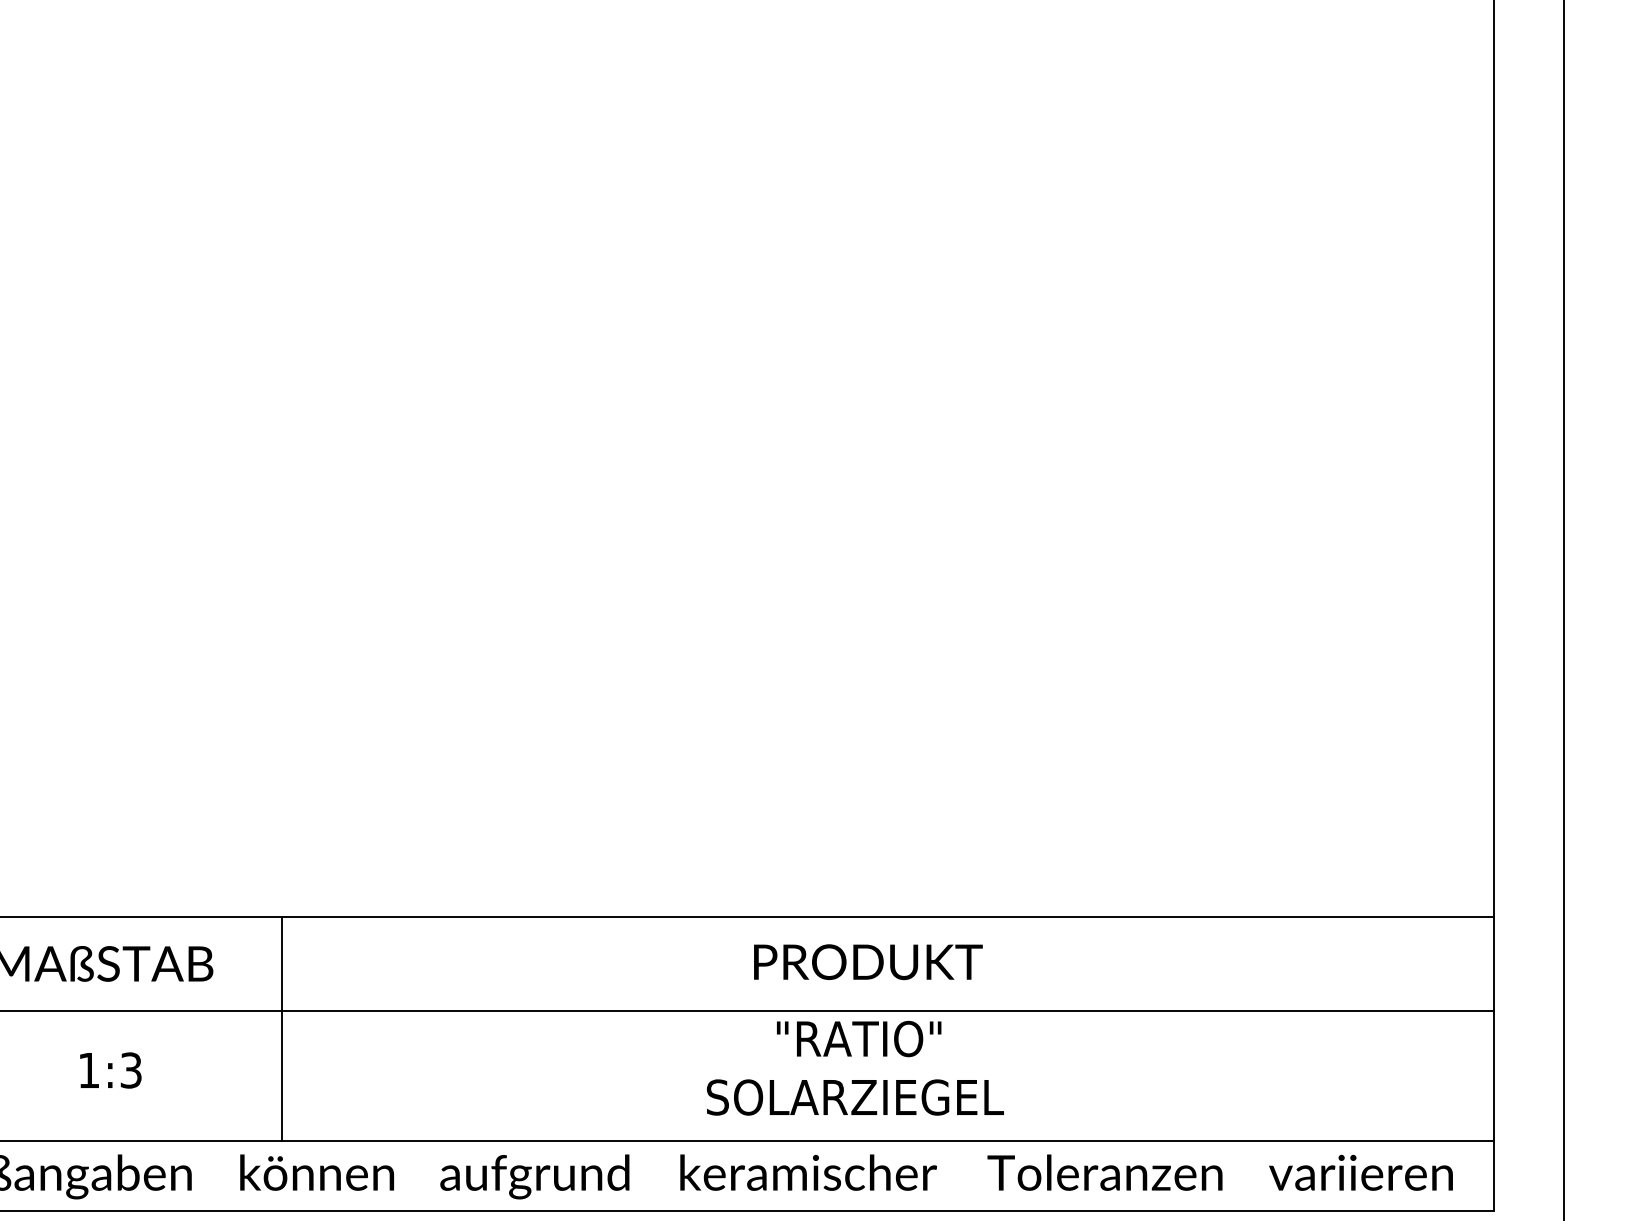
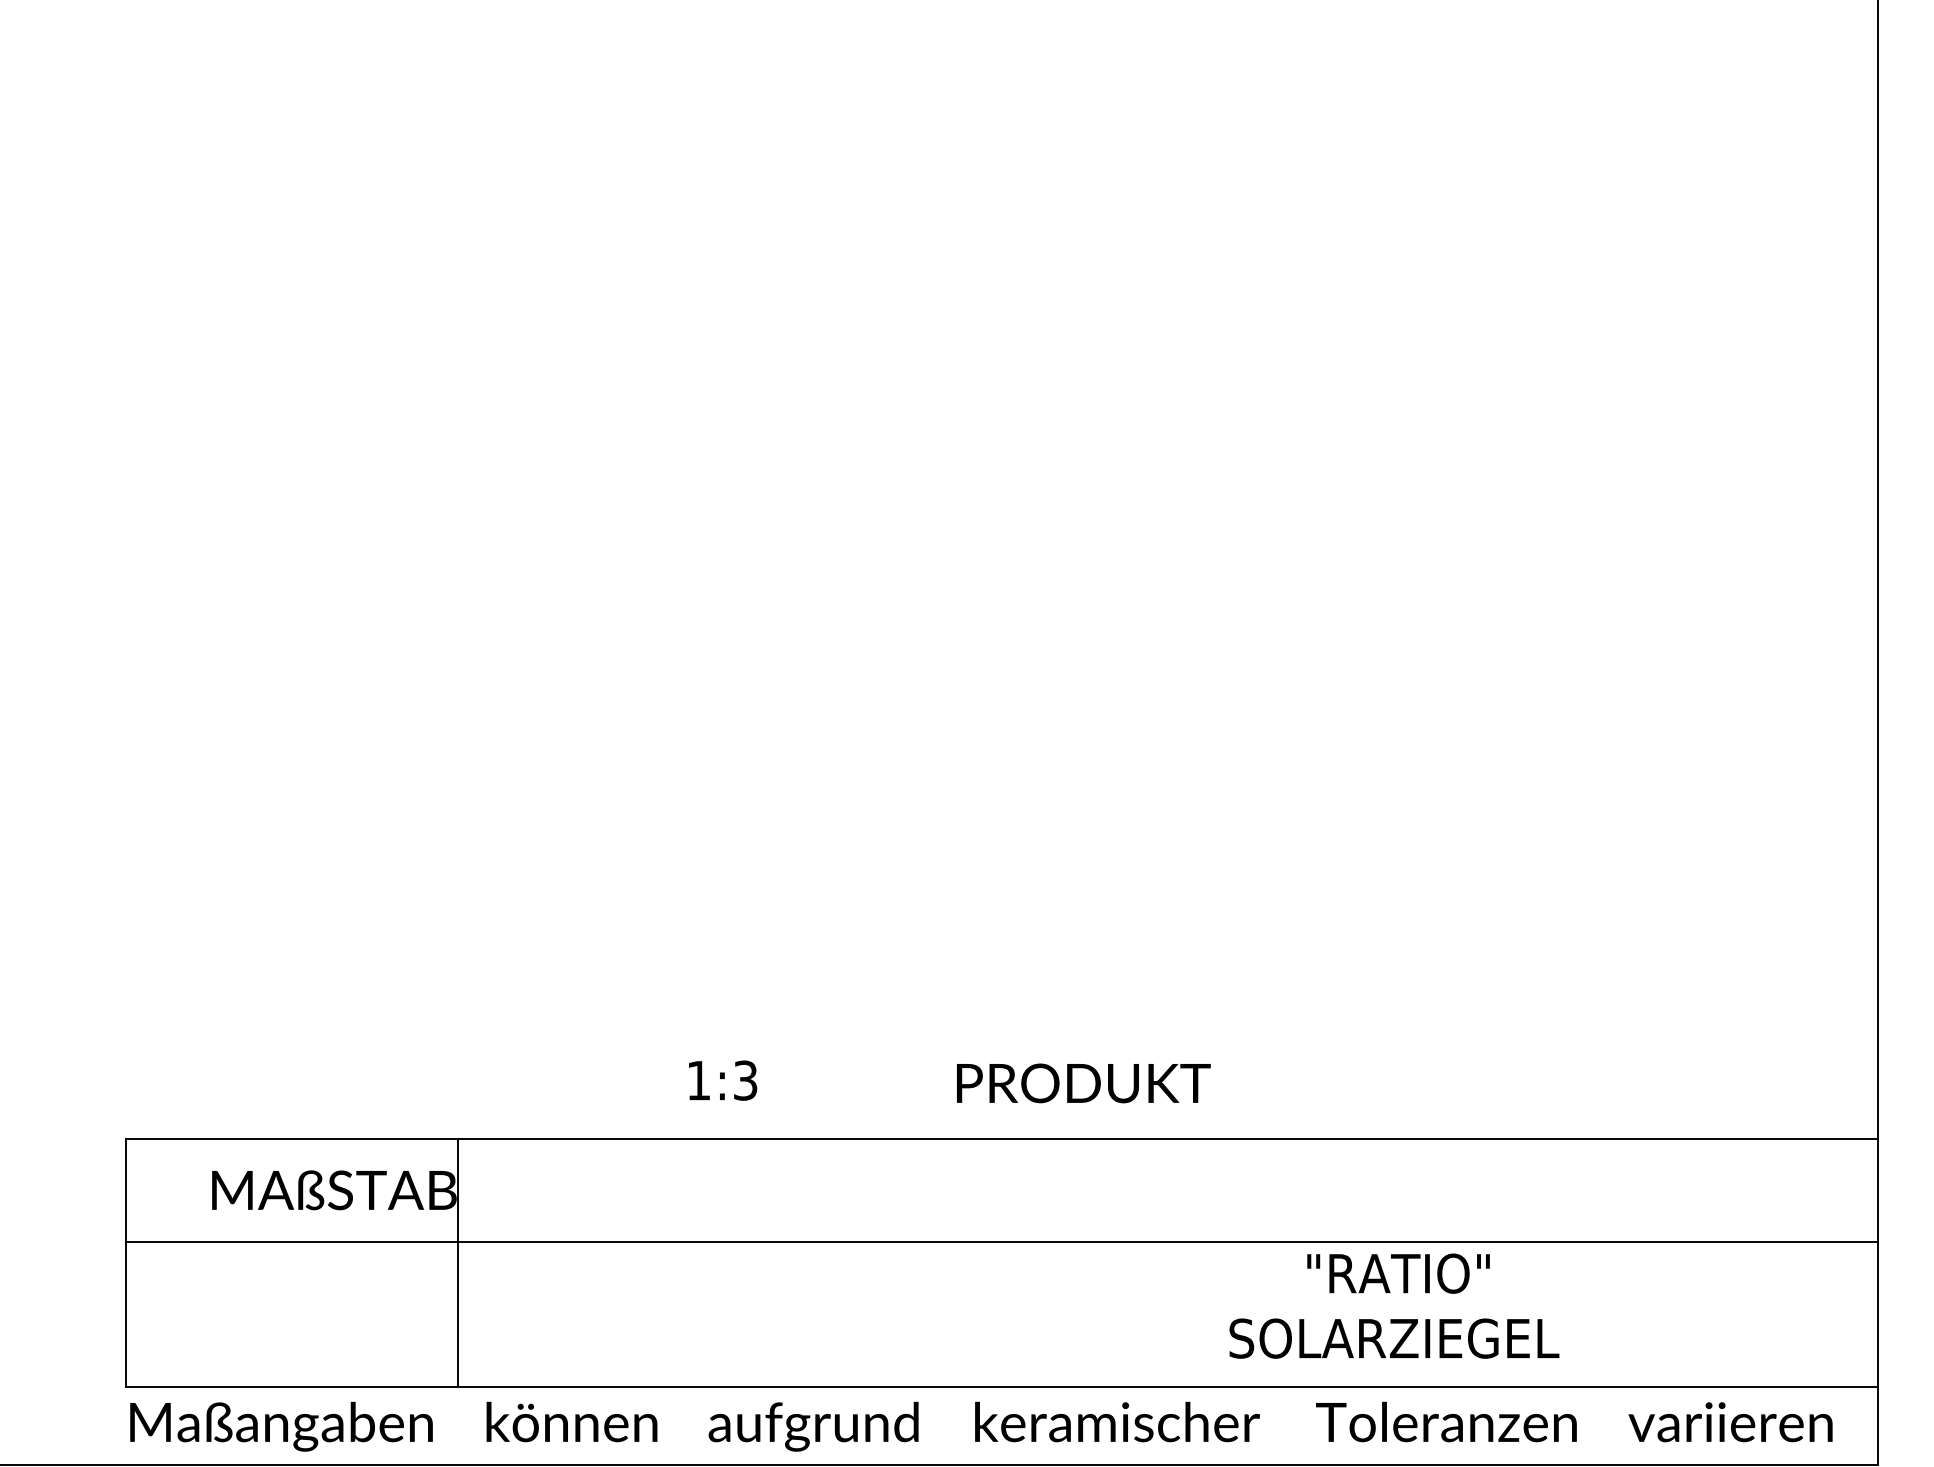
text: (868, 962) -> (1083, 1083), moved
line: (282, 1028) -> (458, 1262), moved
text: (855, 1067) -> (1394, 1305), moved
text: (111, 1070) -> (723, 1080), moved

